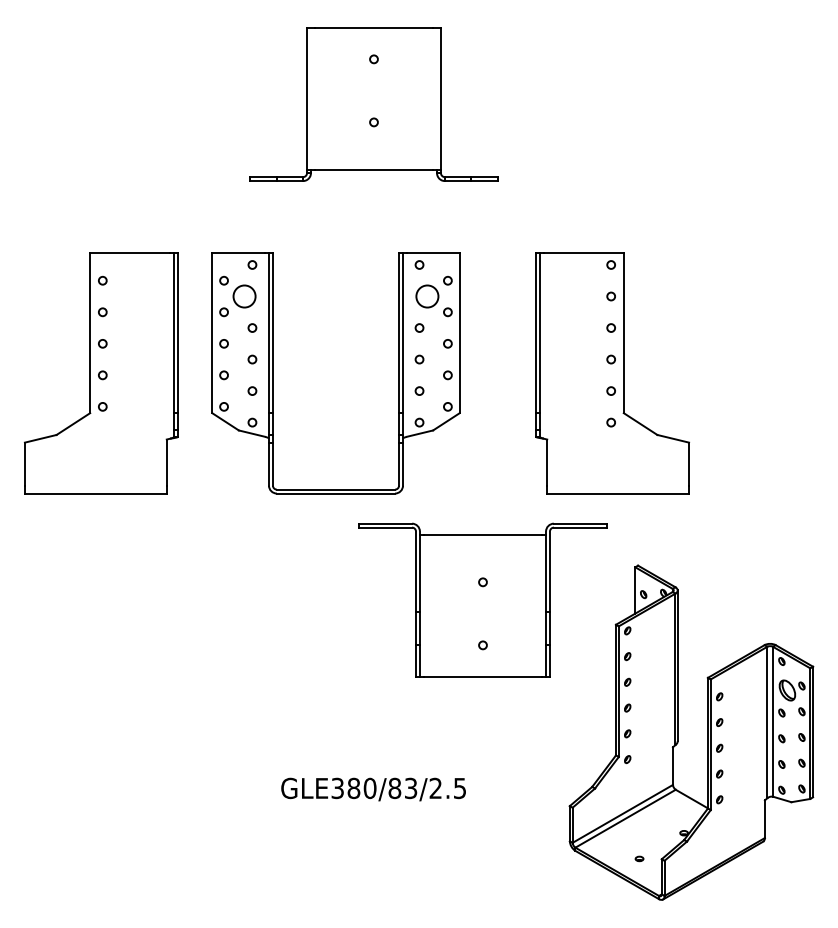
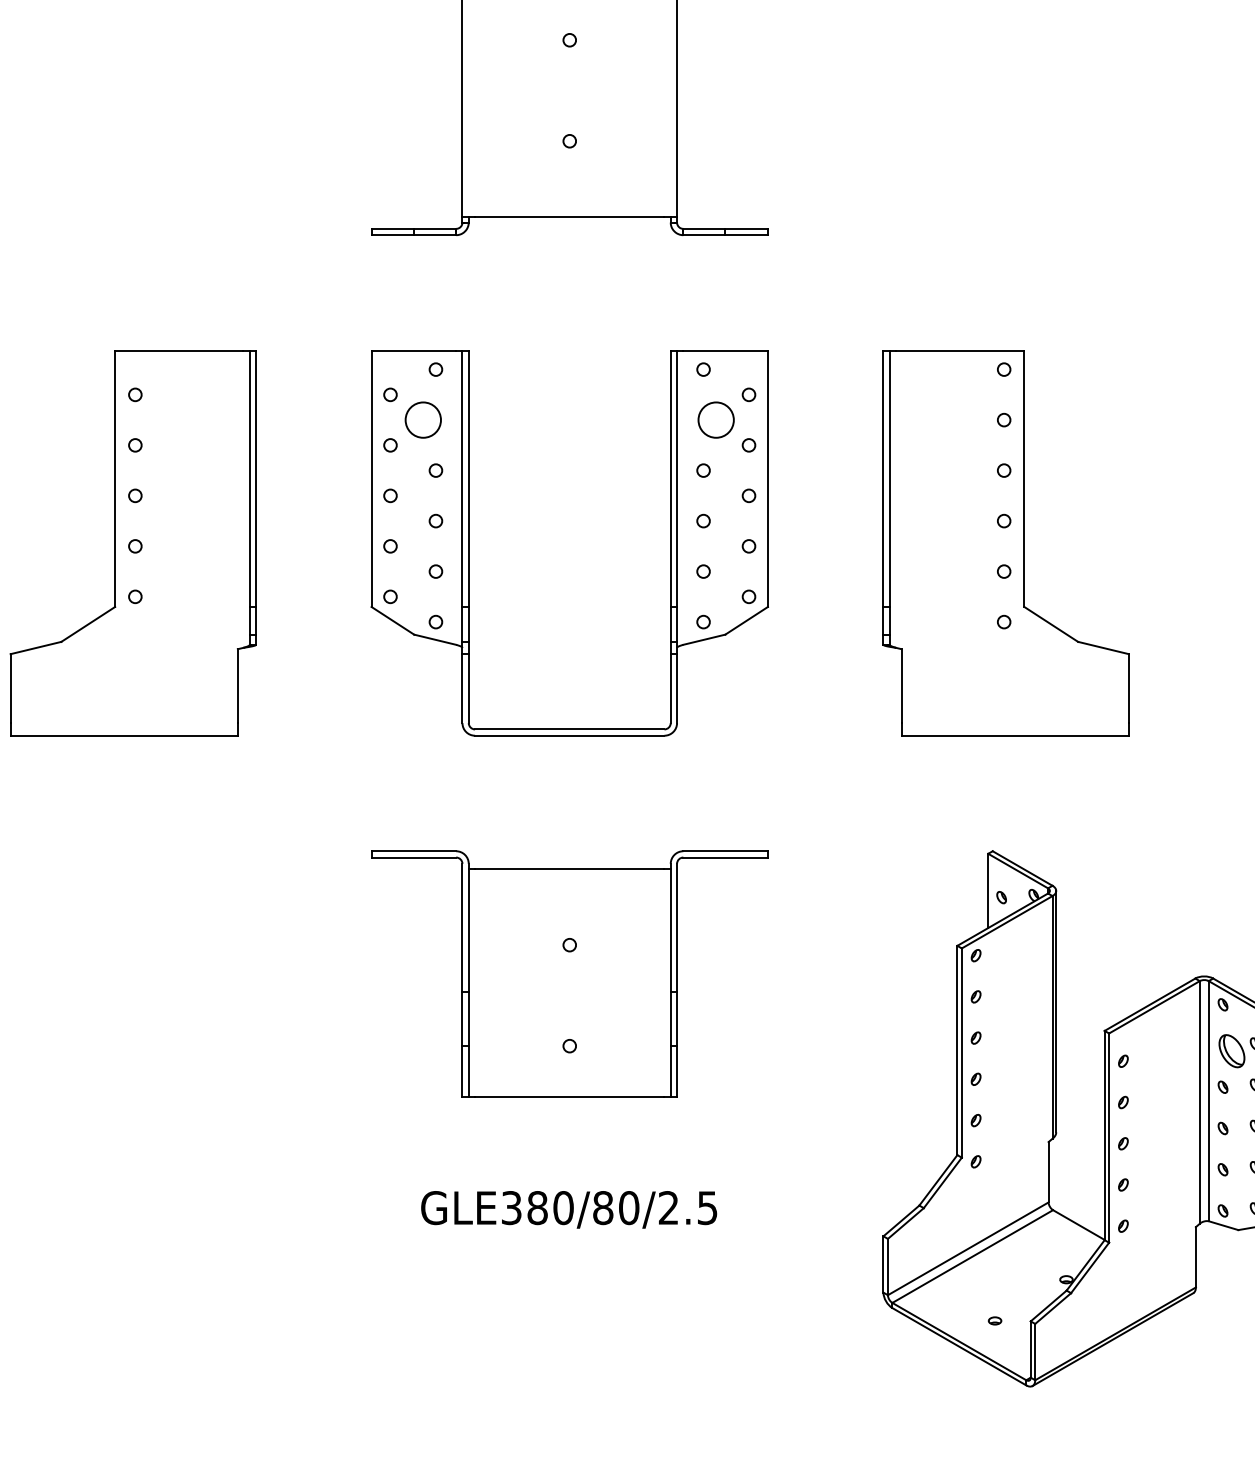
part: (273, 373) -> (469, 543), moved
part: (612, 373) -> (1006, 543), moved
part: (482, 599) -> (568, 972), moved
text: (410, 788) -> (628, 1208), GLE380/83/2.5 -> GLE380/80/2.5

